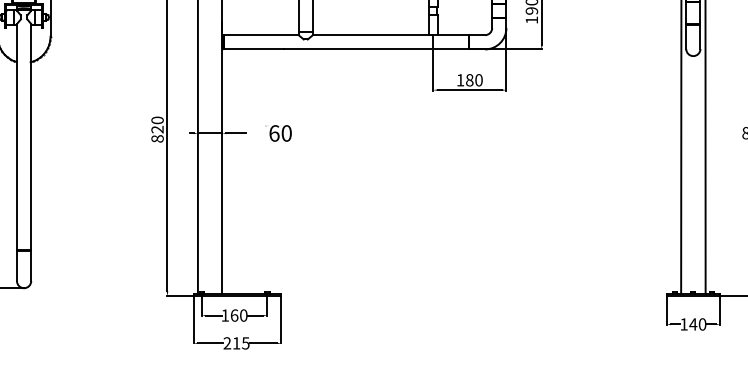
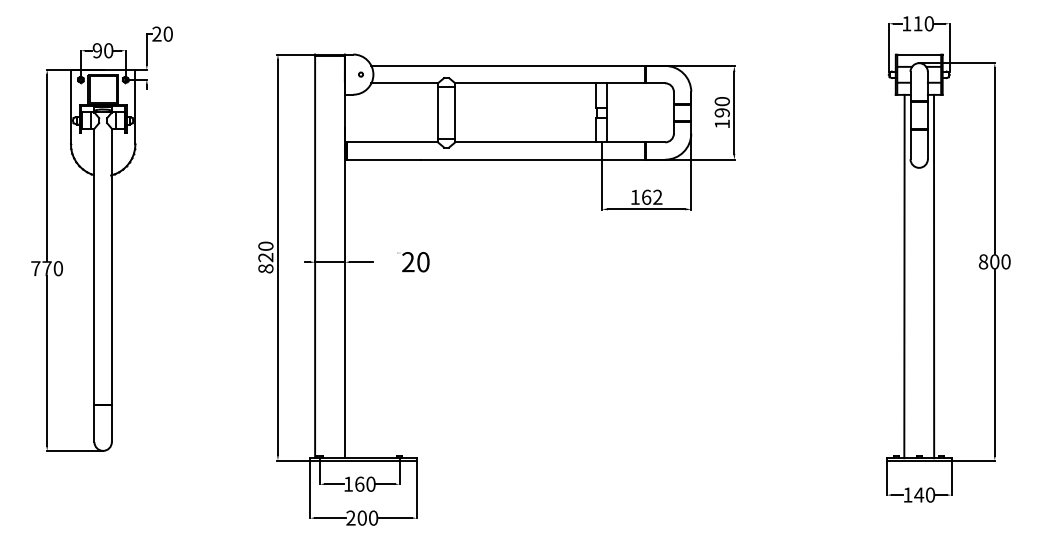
text: (474, 79) -> (652, 196), 180 -> 162
text: (274, 133) -> (408, 262), 60 -> 20
text: (240, 342) -> (367, 517), 215 -> 200

